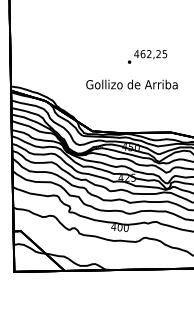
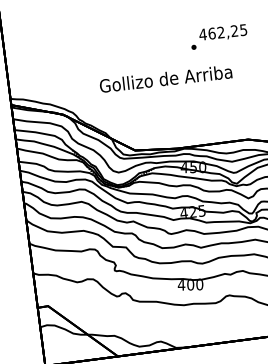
text: (147, 56) -> (218, 36), moved
text: (131, 84) -> (165, 78), moved

